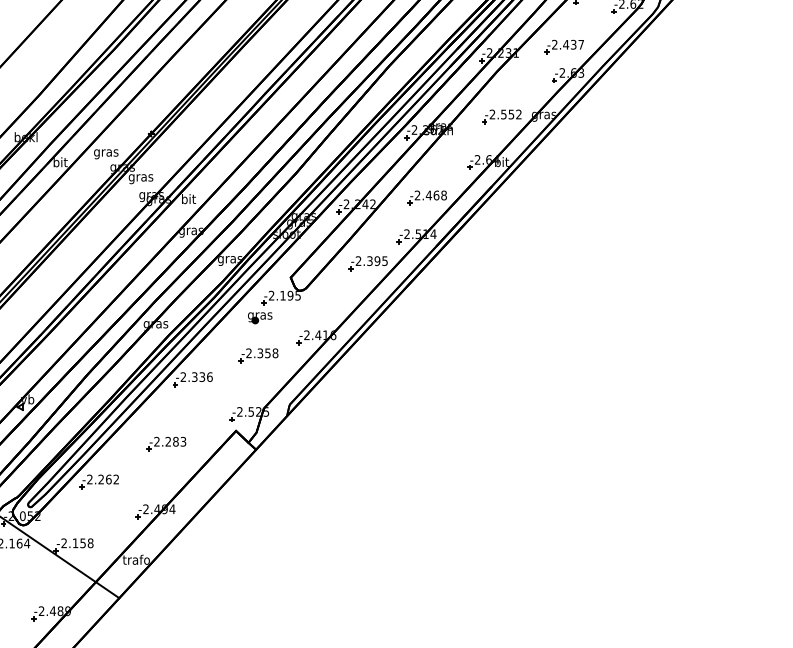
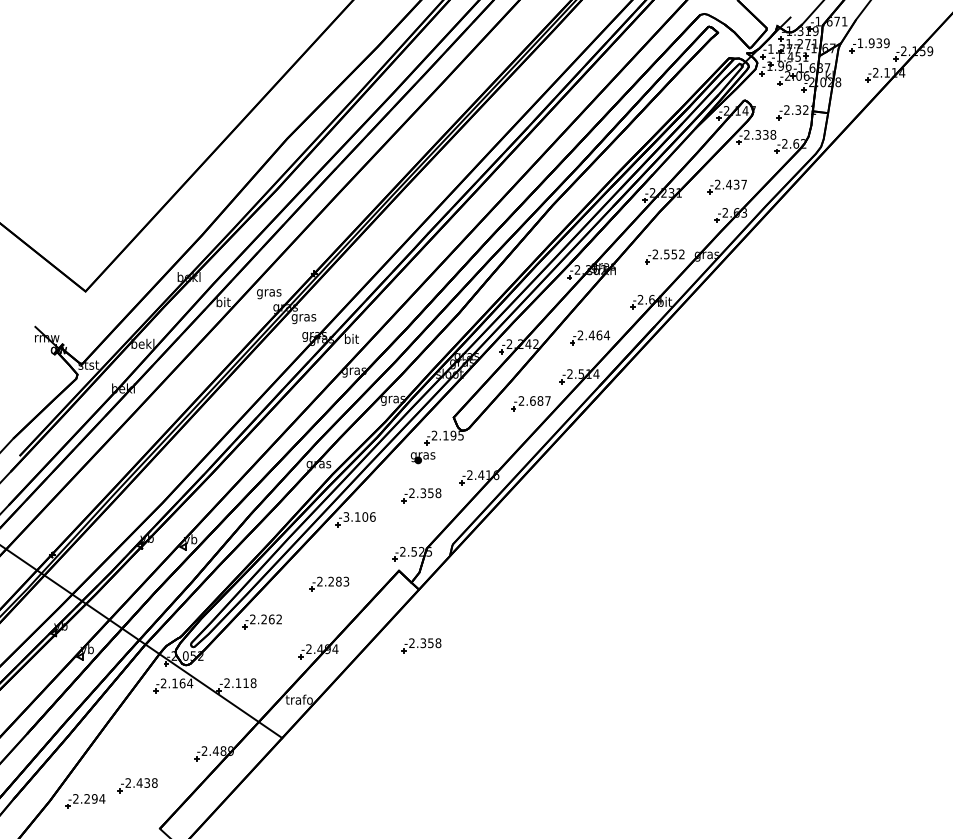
text: (443, 195) -> (606, 335), -2.468 -> -2.464
text: (377, 260) -> (540, 400), -2.395 -> -2.687
text: (192, 376) -> (355, 516), -2.336 -> -3.106
part: (258, 505) -> (421, 645), added
text: (82, 543) -> (245, 683), -2.158 -> -2.118

